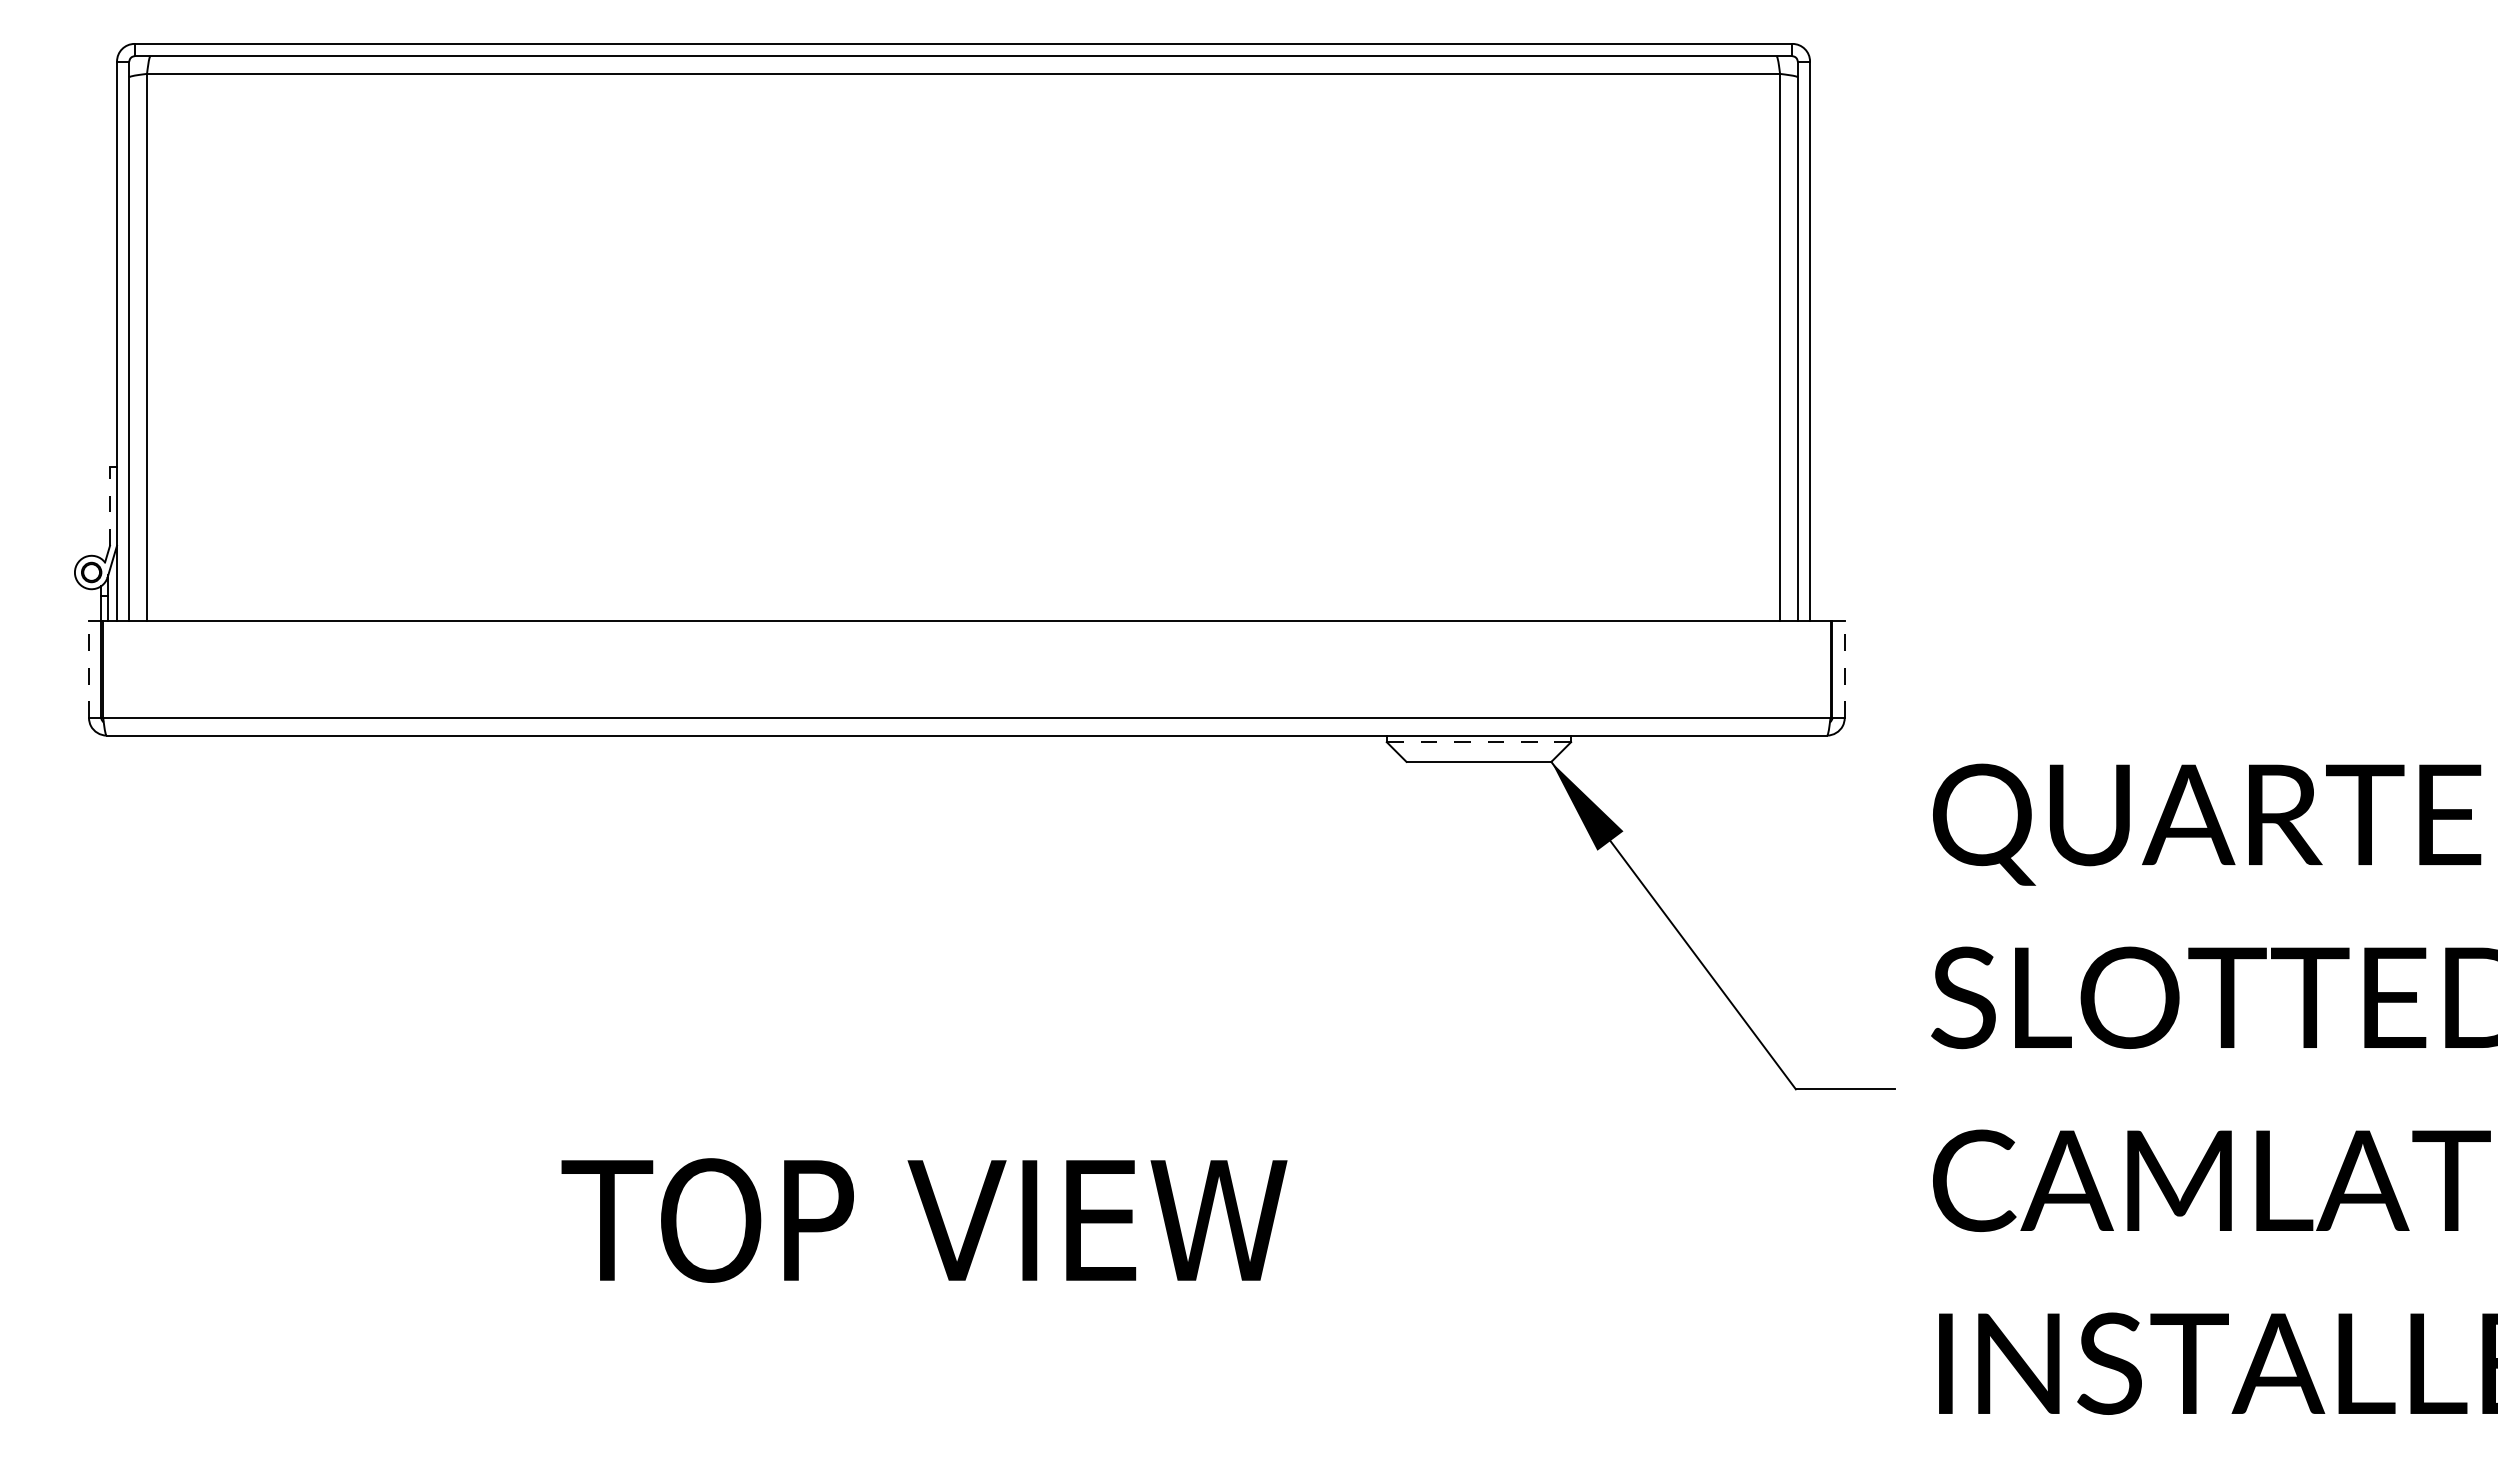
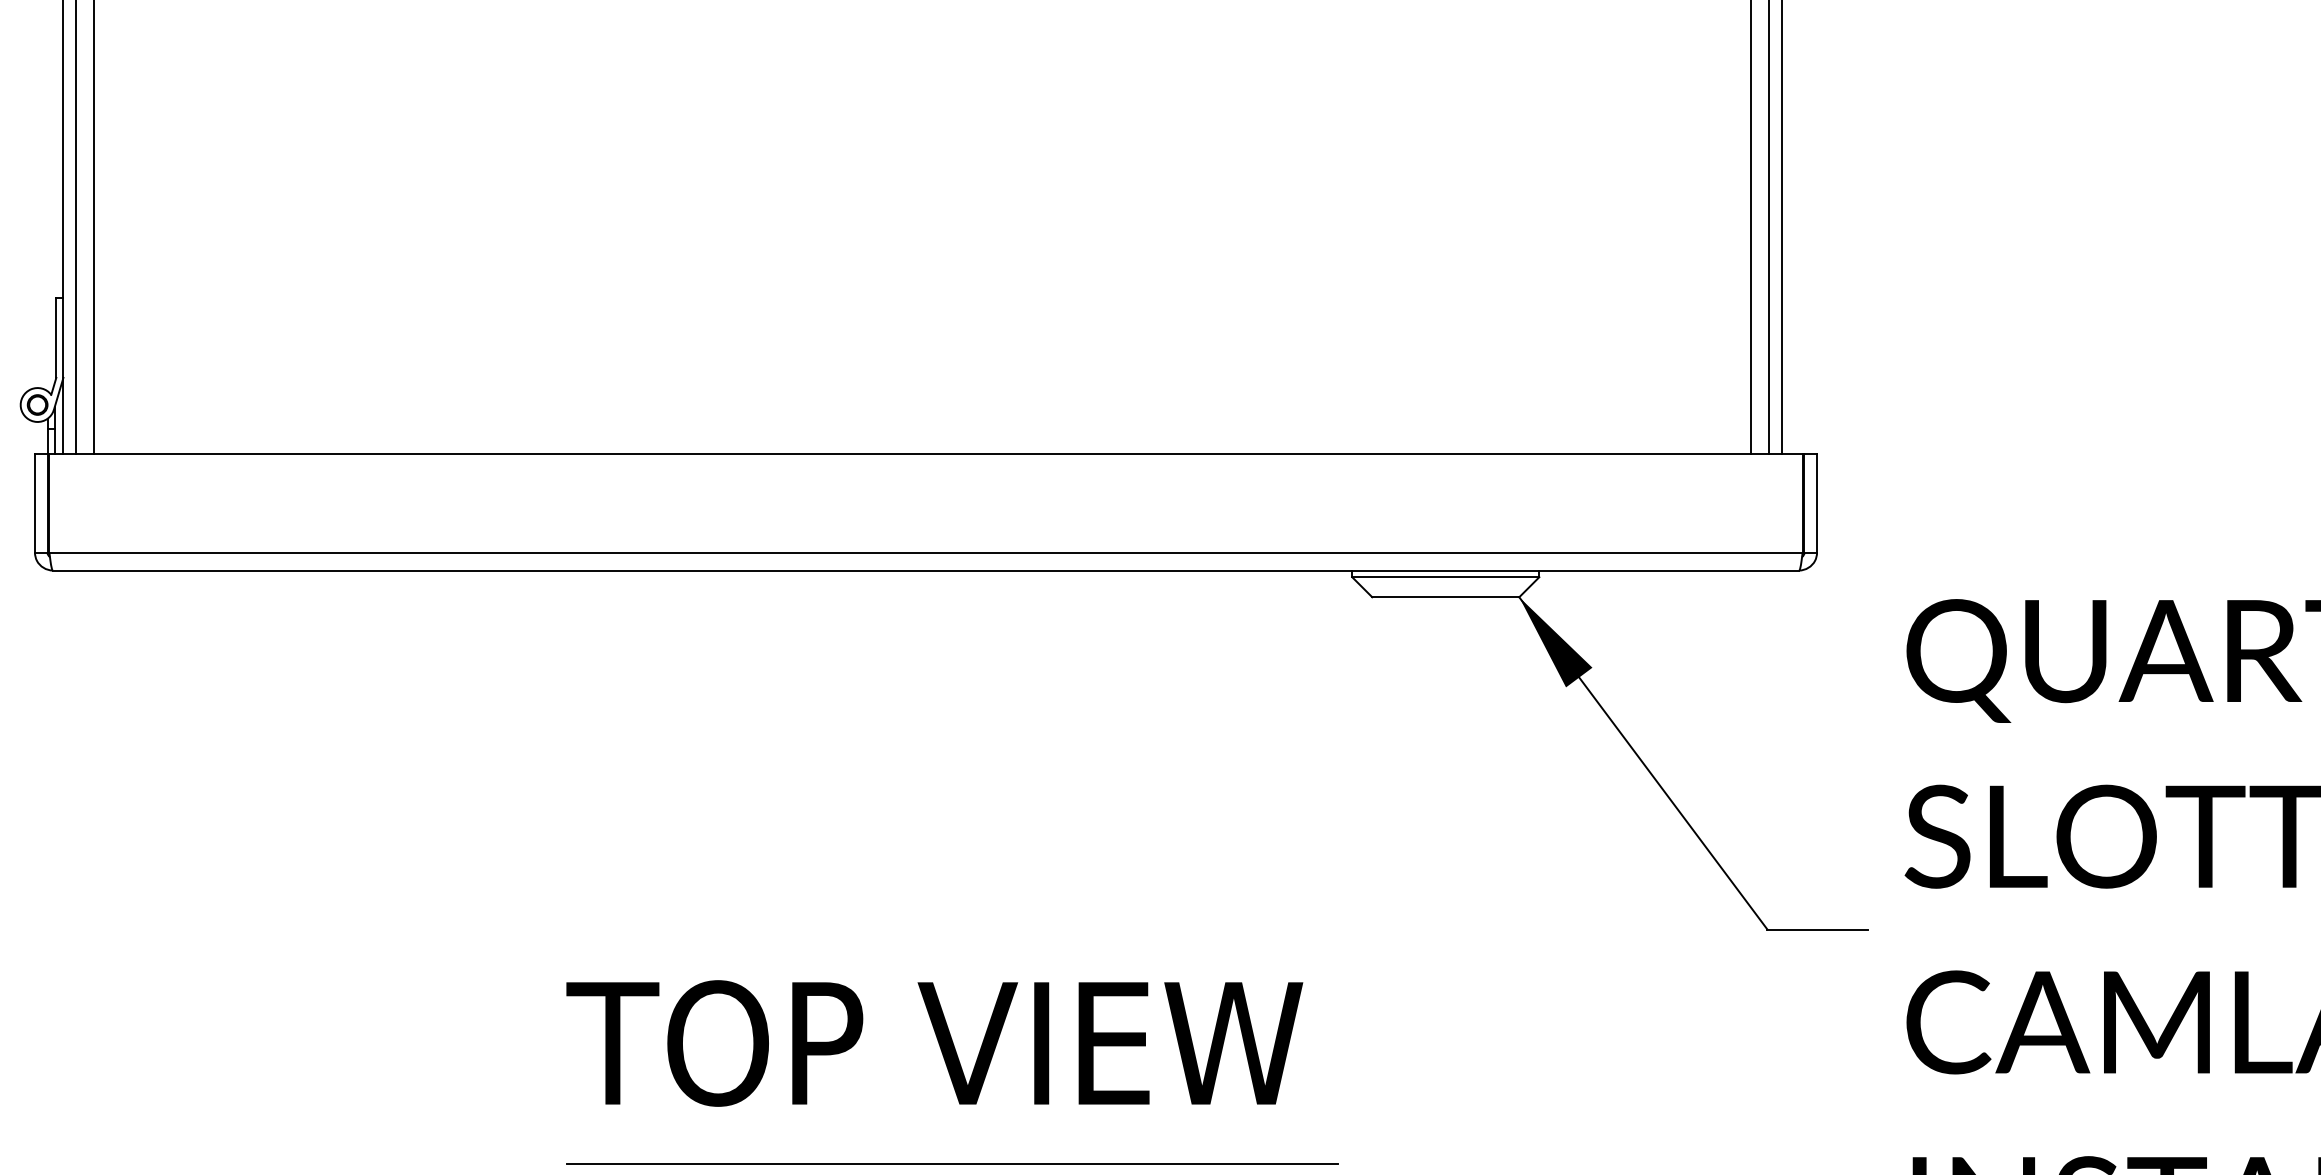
line: (110, 505) -> (56, 336), dashed -> solid
line: (89, 669) -> (35, 503), dashed -> solid
line: (1844, 669) -> (1816, 503), dashed -> solid
line: (1478, 742) -> (1445, 577), dashed -> solid
text: (924, 1220) -> (934, 1043), moved
line: (992, 1320) -> (952, 1164), added

